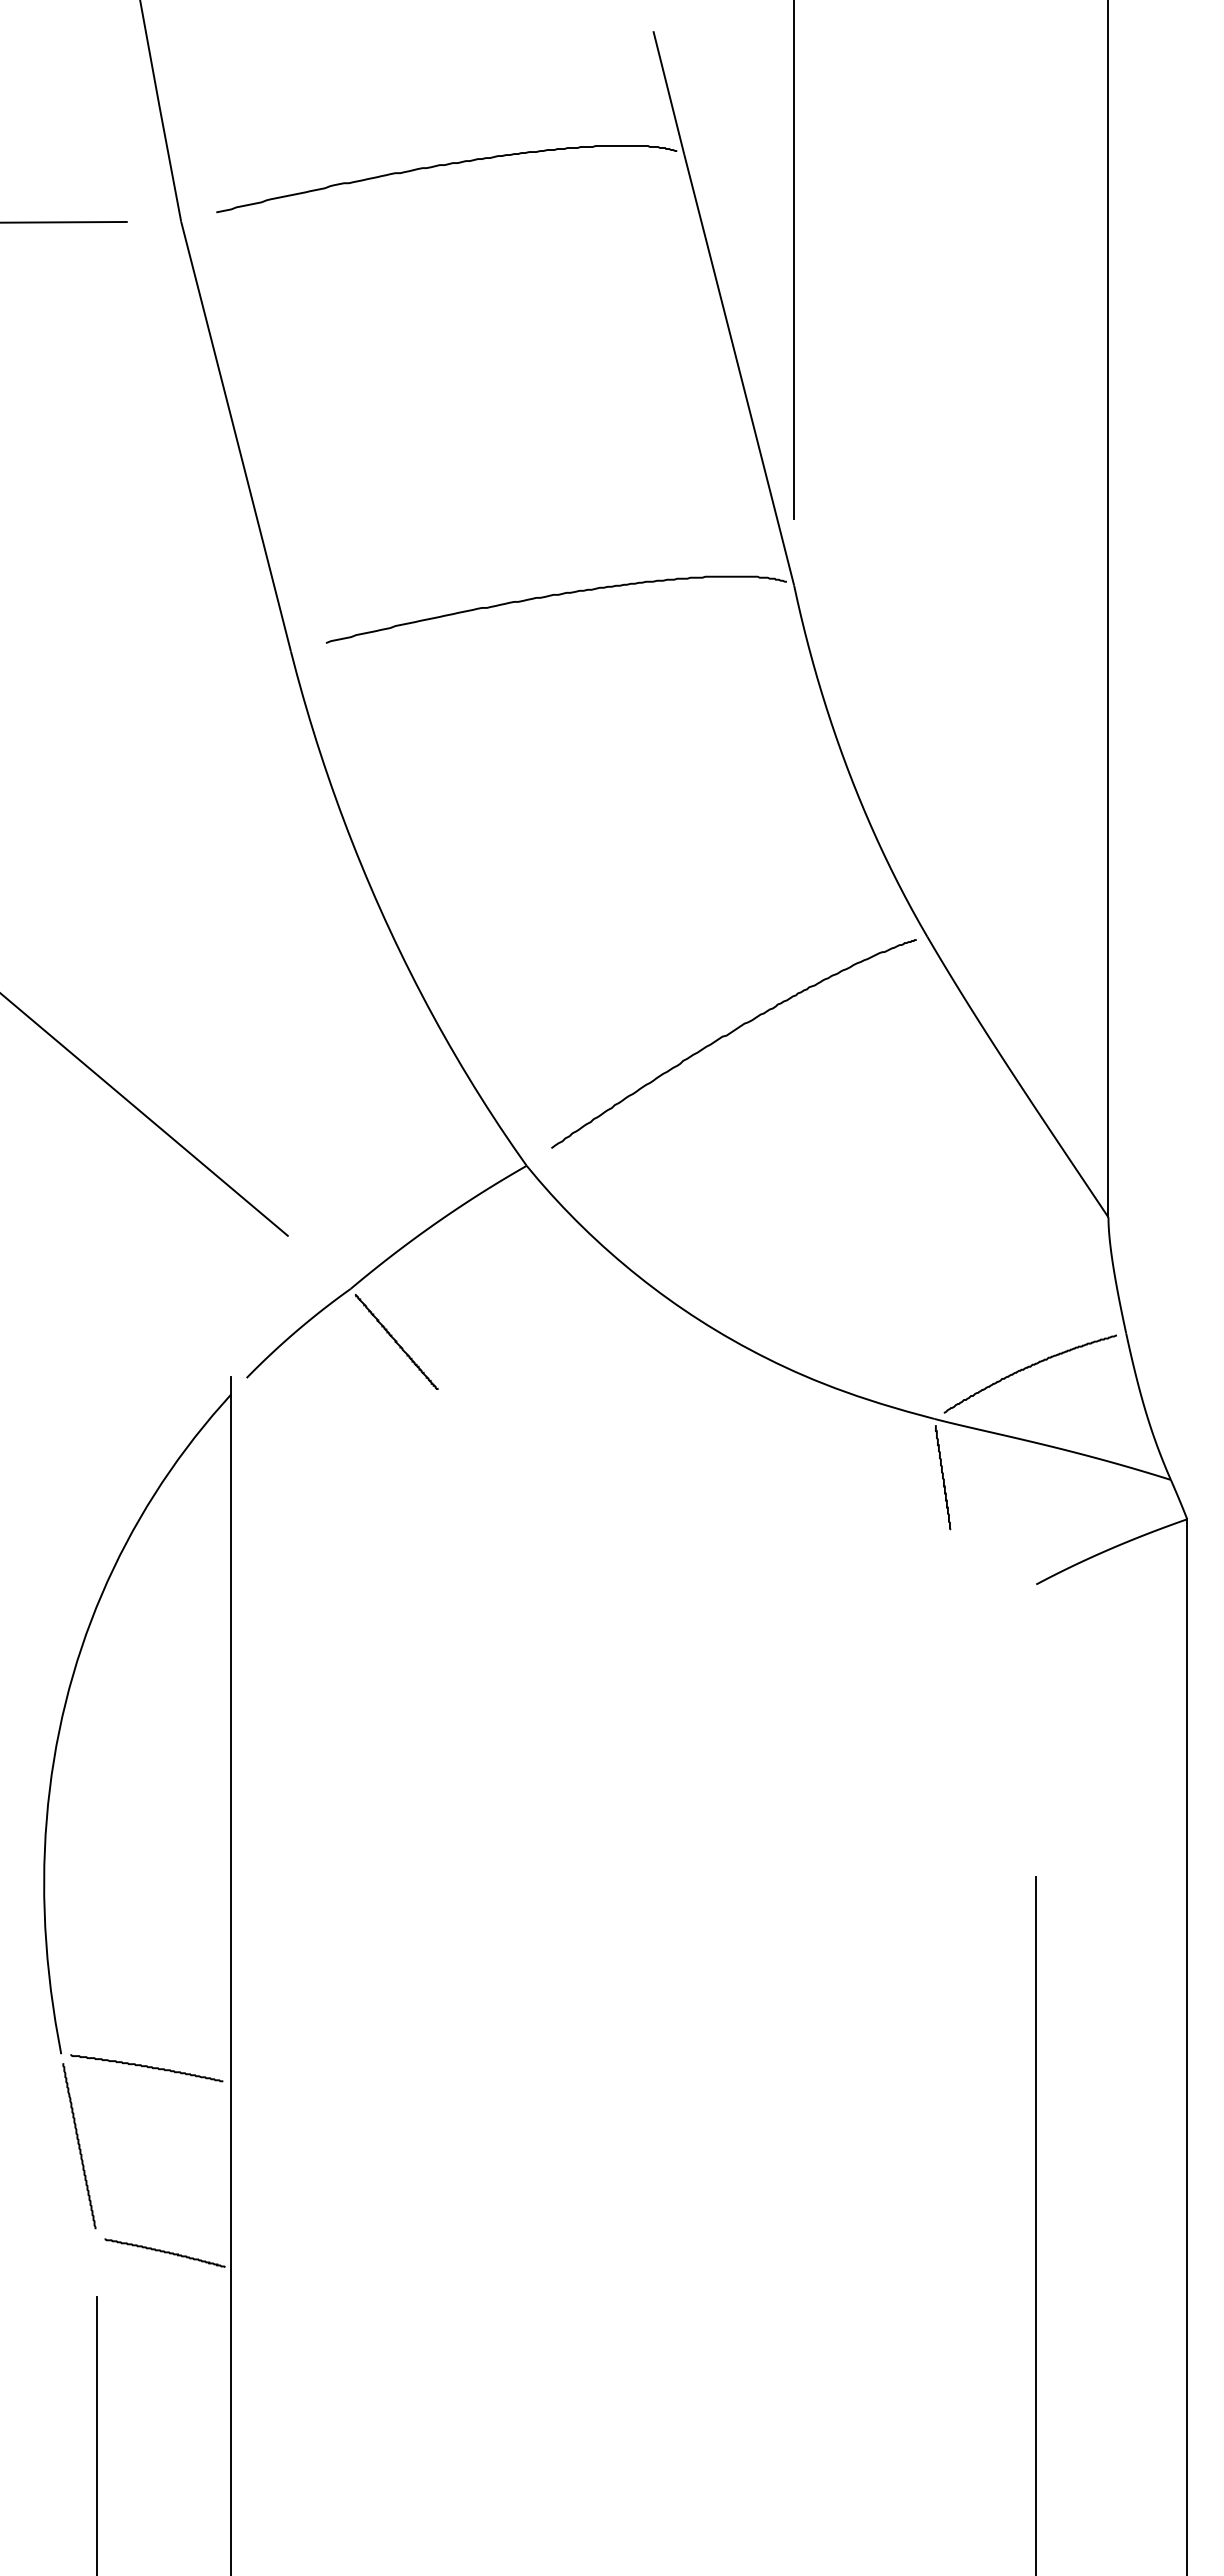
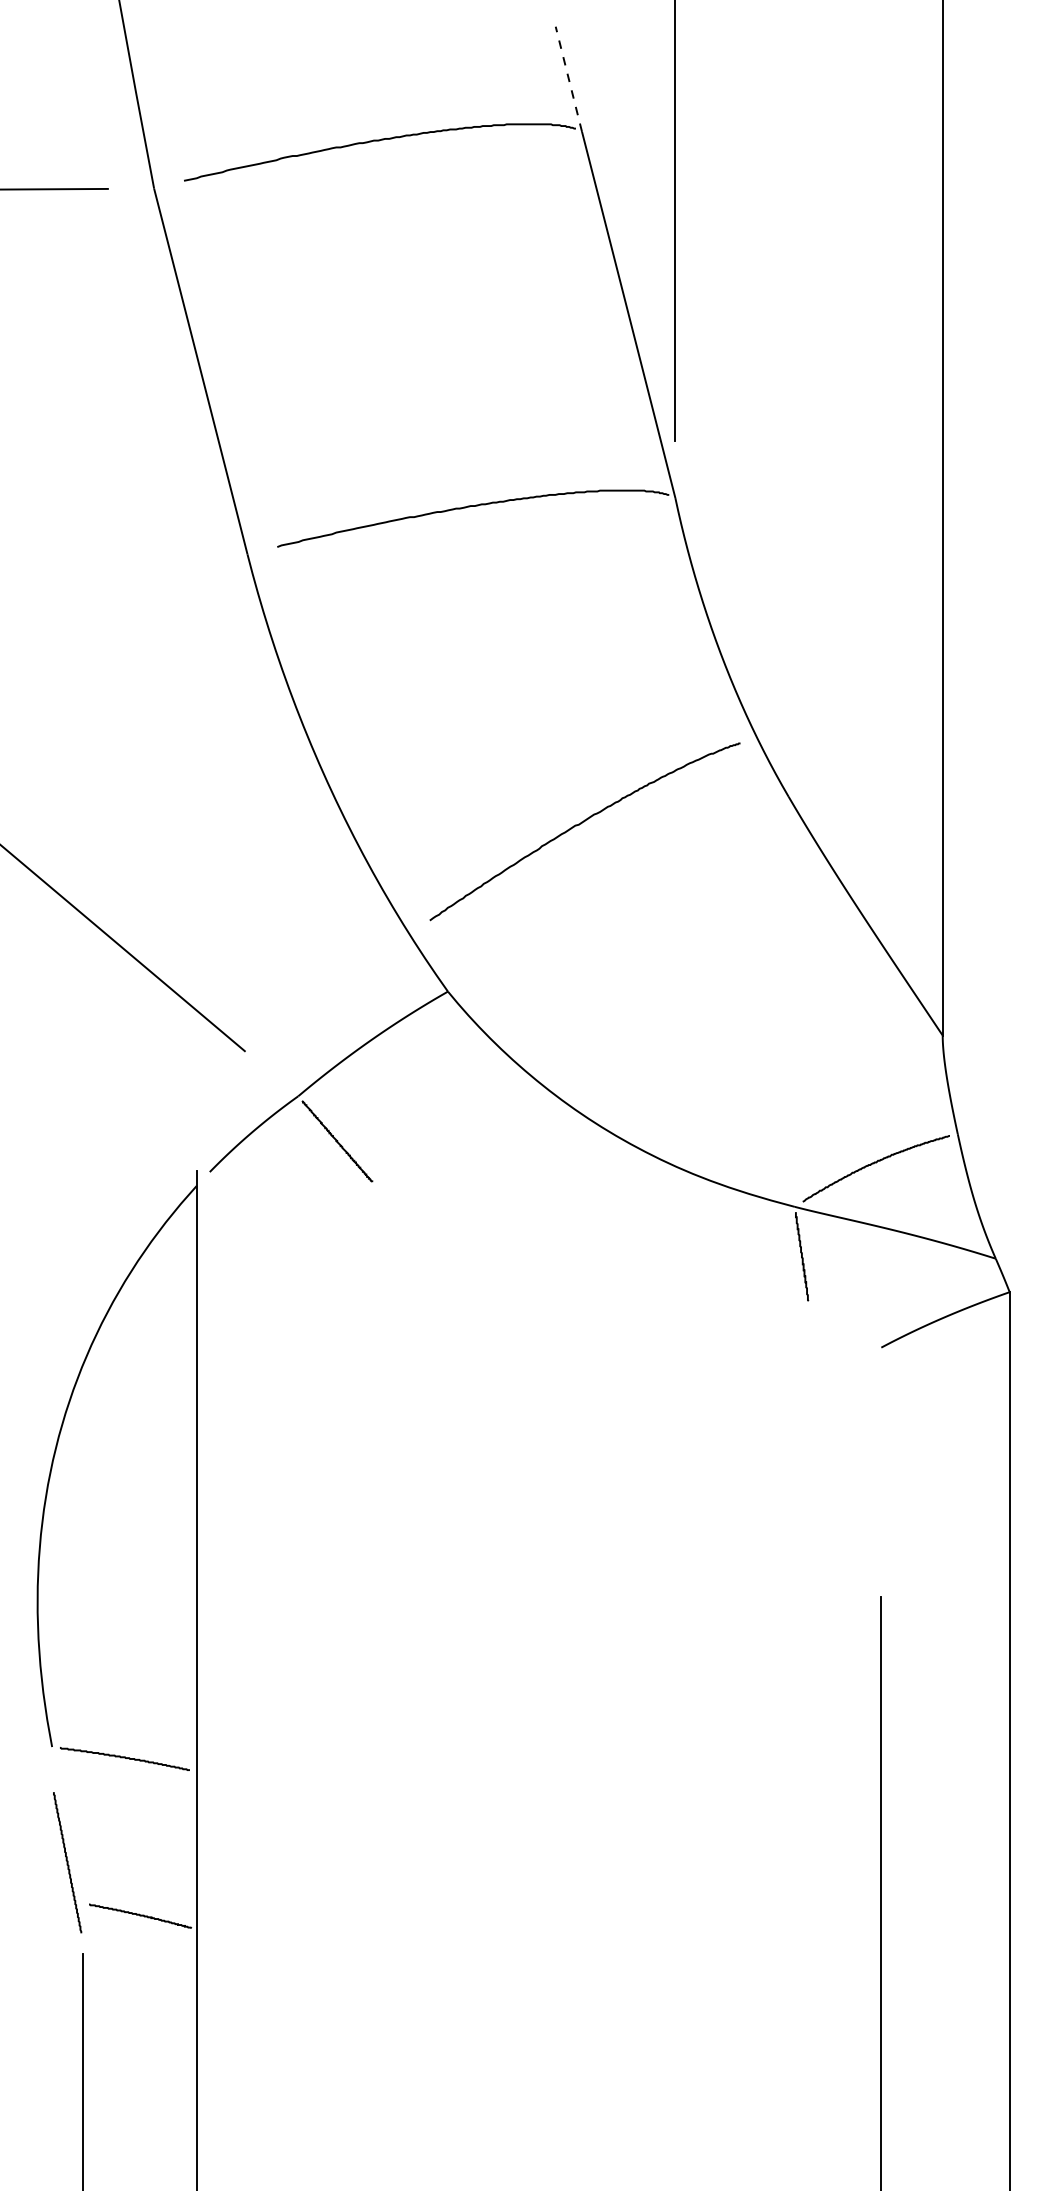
line: (668, 93) -> (568, 79), solid -> dashed
curve: (727, 1036) -> (579, 825), moved
line: (79, 2146) -> (67, 1862), moved

